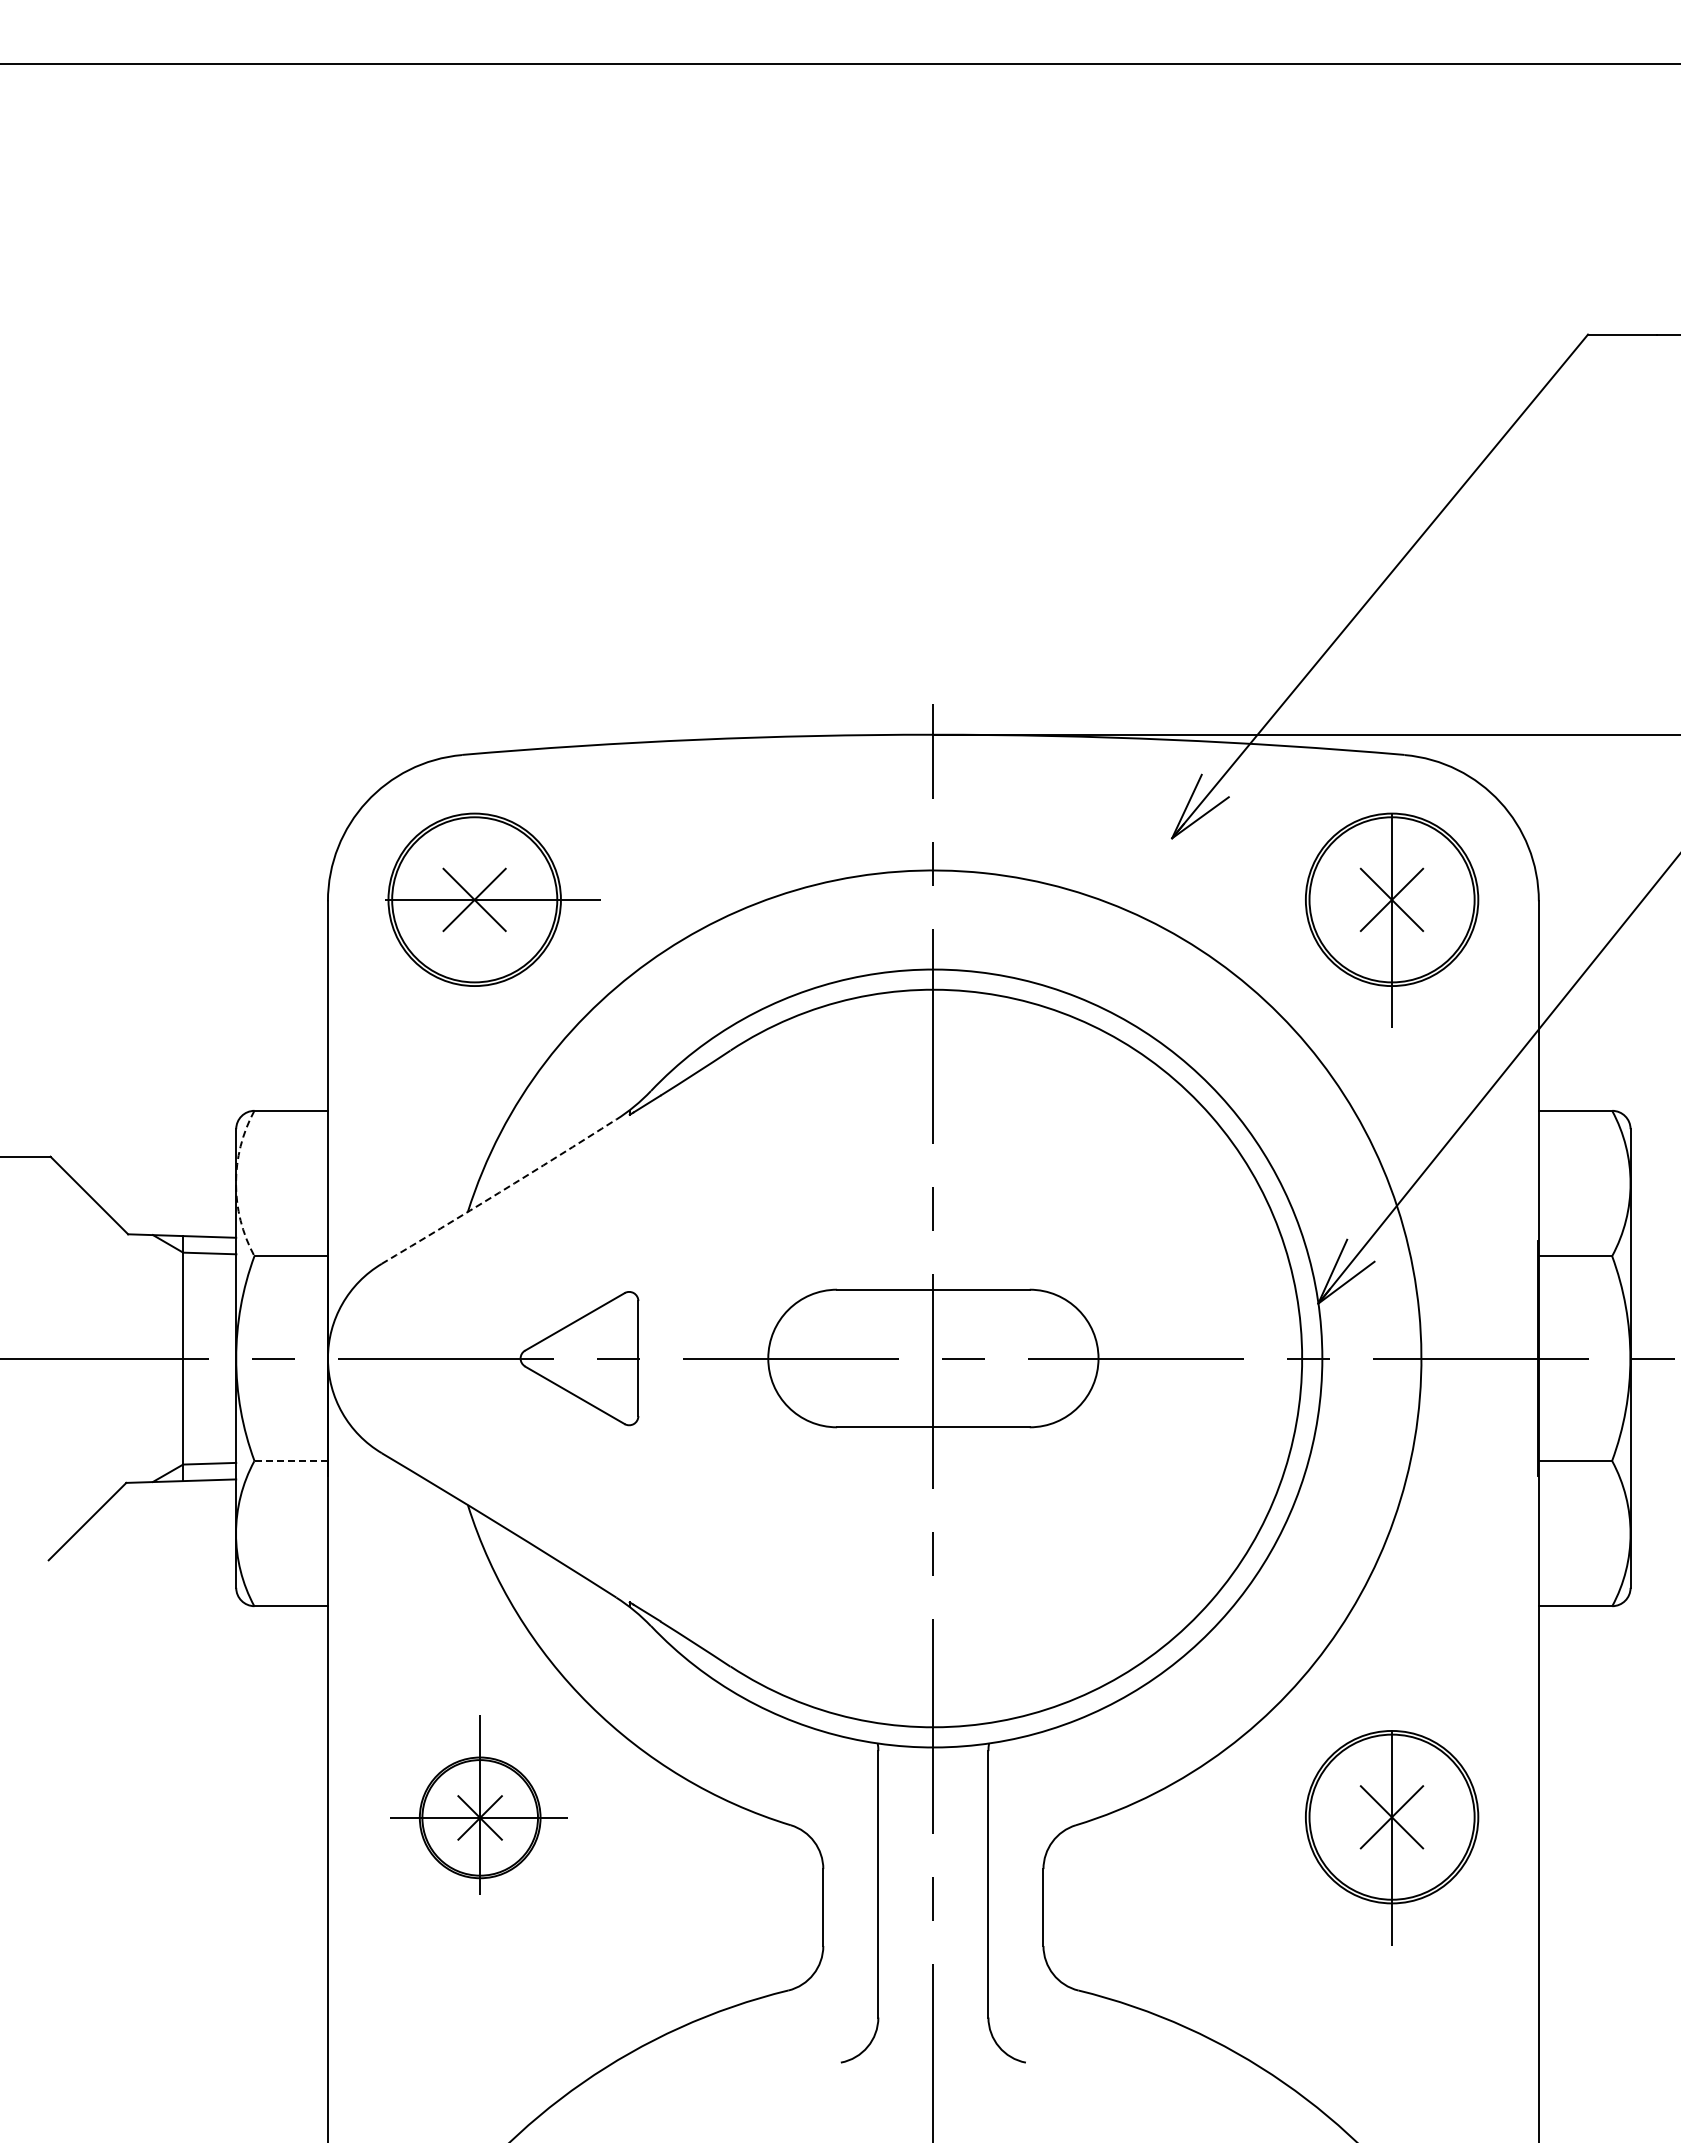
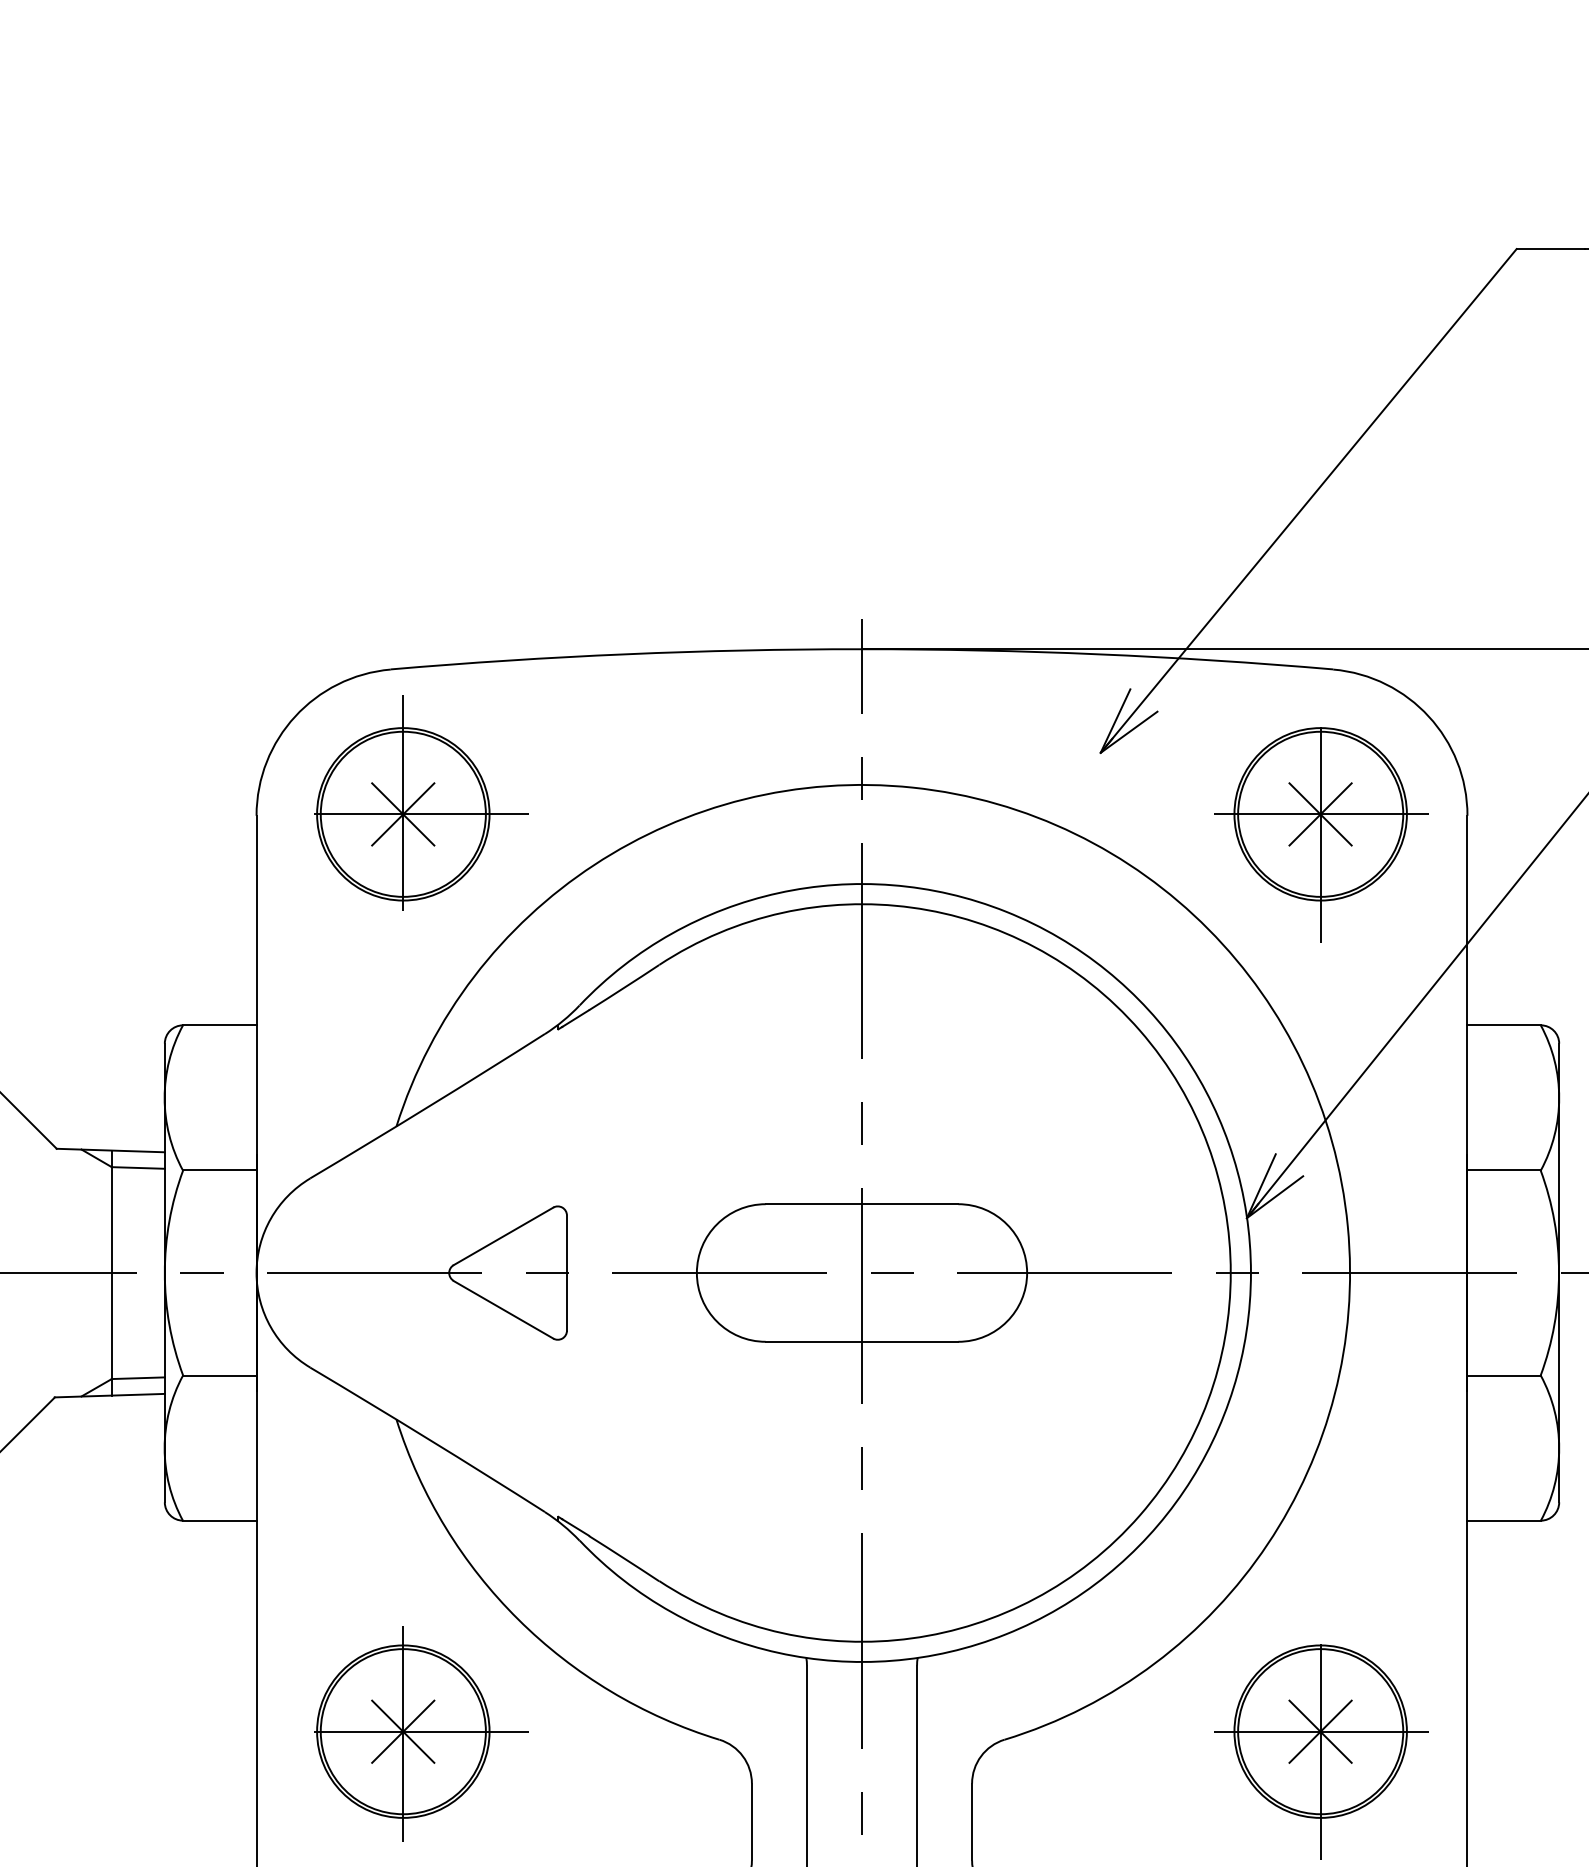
line: (474, 876) -> (403, 790), added
line: (1381, 899) -> (1310, 813), added
arc: (236, 1183) -> (165, 1097), dashed -> solid
arc: (499, 1192) -> (428, 1106), dashed -> solid
line: (291, 1461) -> (220, 1375), dashed -> solid
line: (1381, 1817) -> (1310, 1731), added
part: (492, 1819) -> (421, 1733), size x1.43

